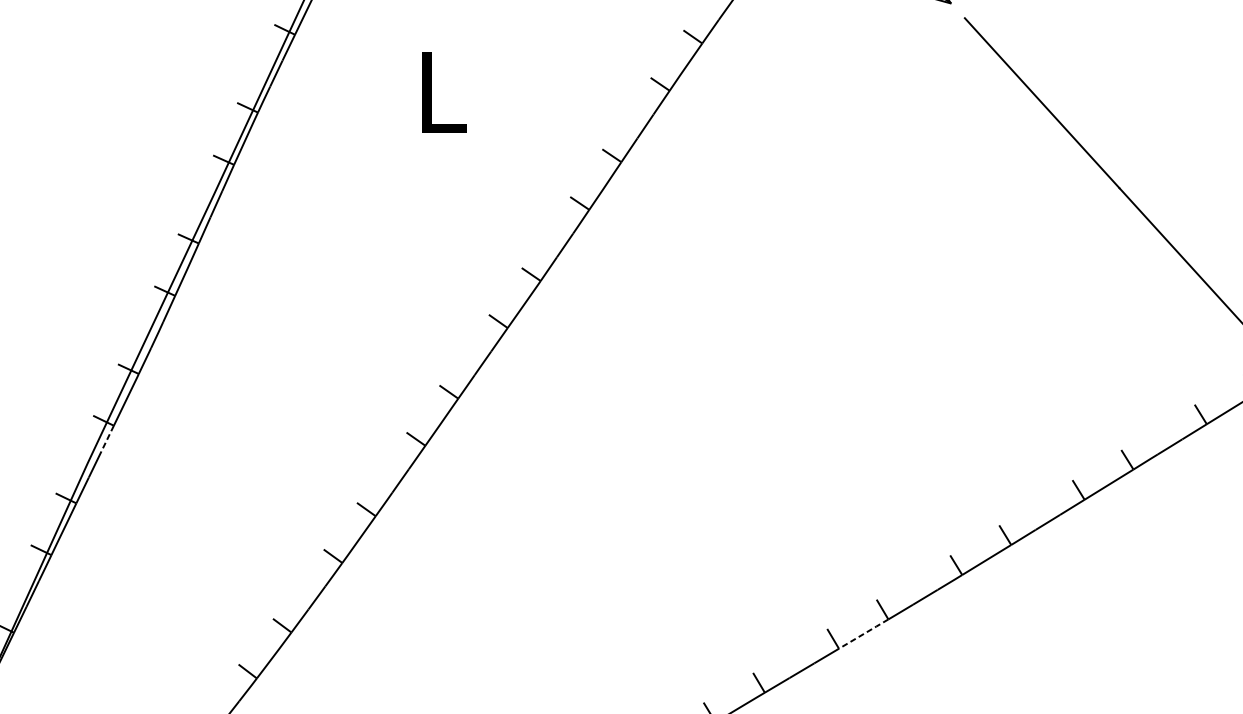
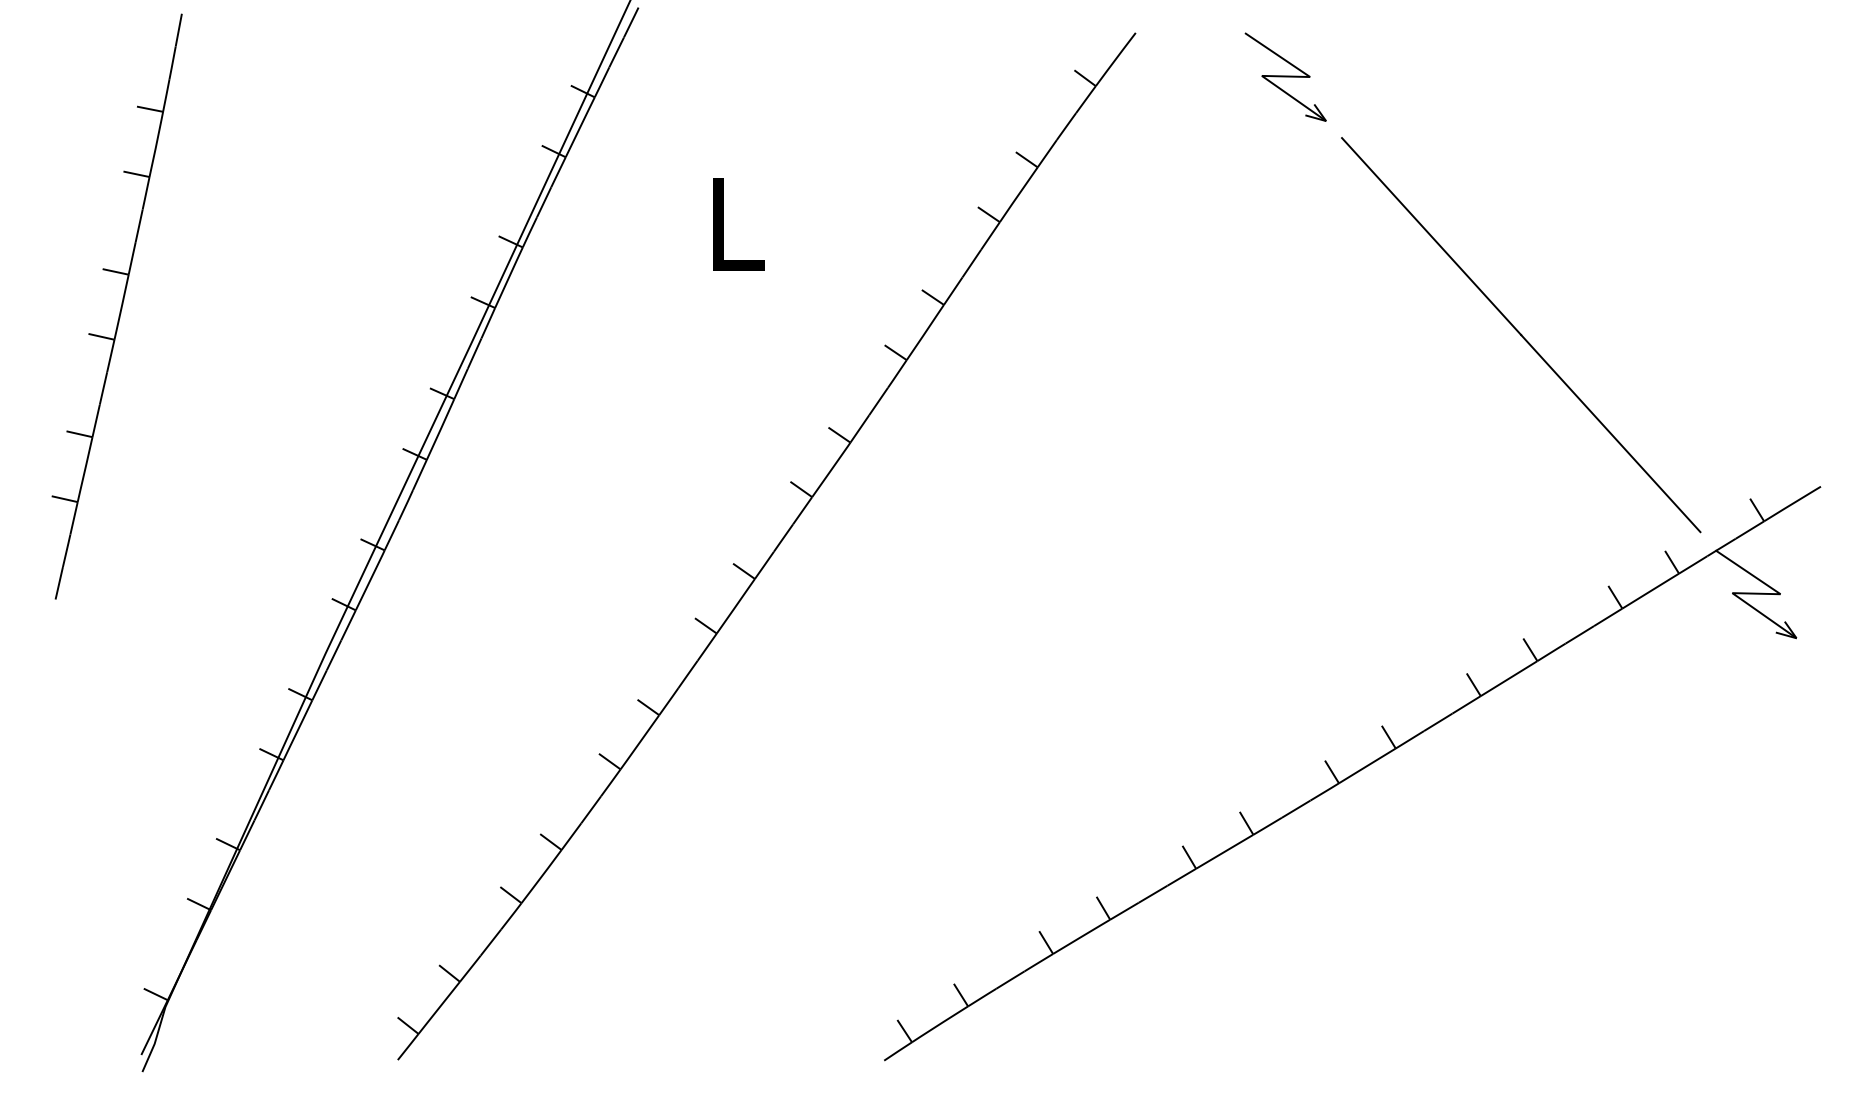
line: (107, 438) -> (348, 625), dashed -> solid
line: (863, 633) -> (1224, 851), dashed -> solid

